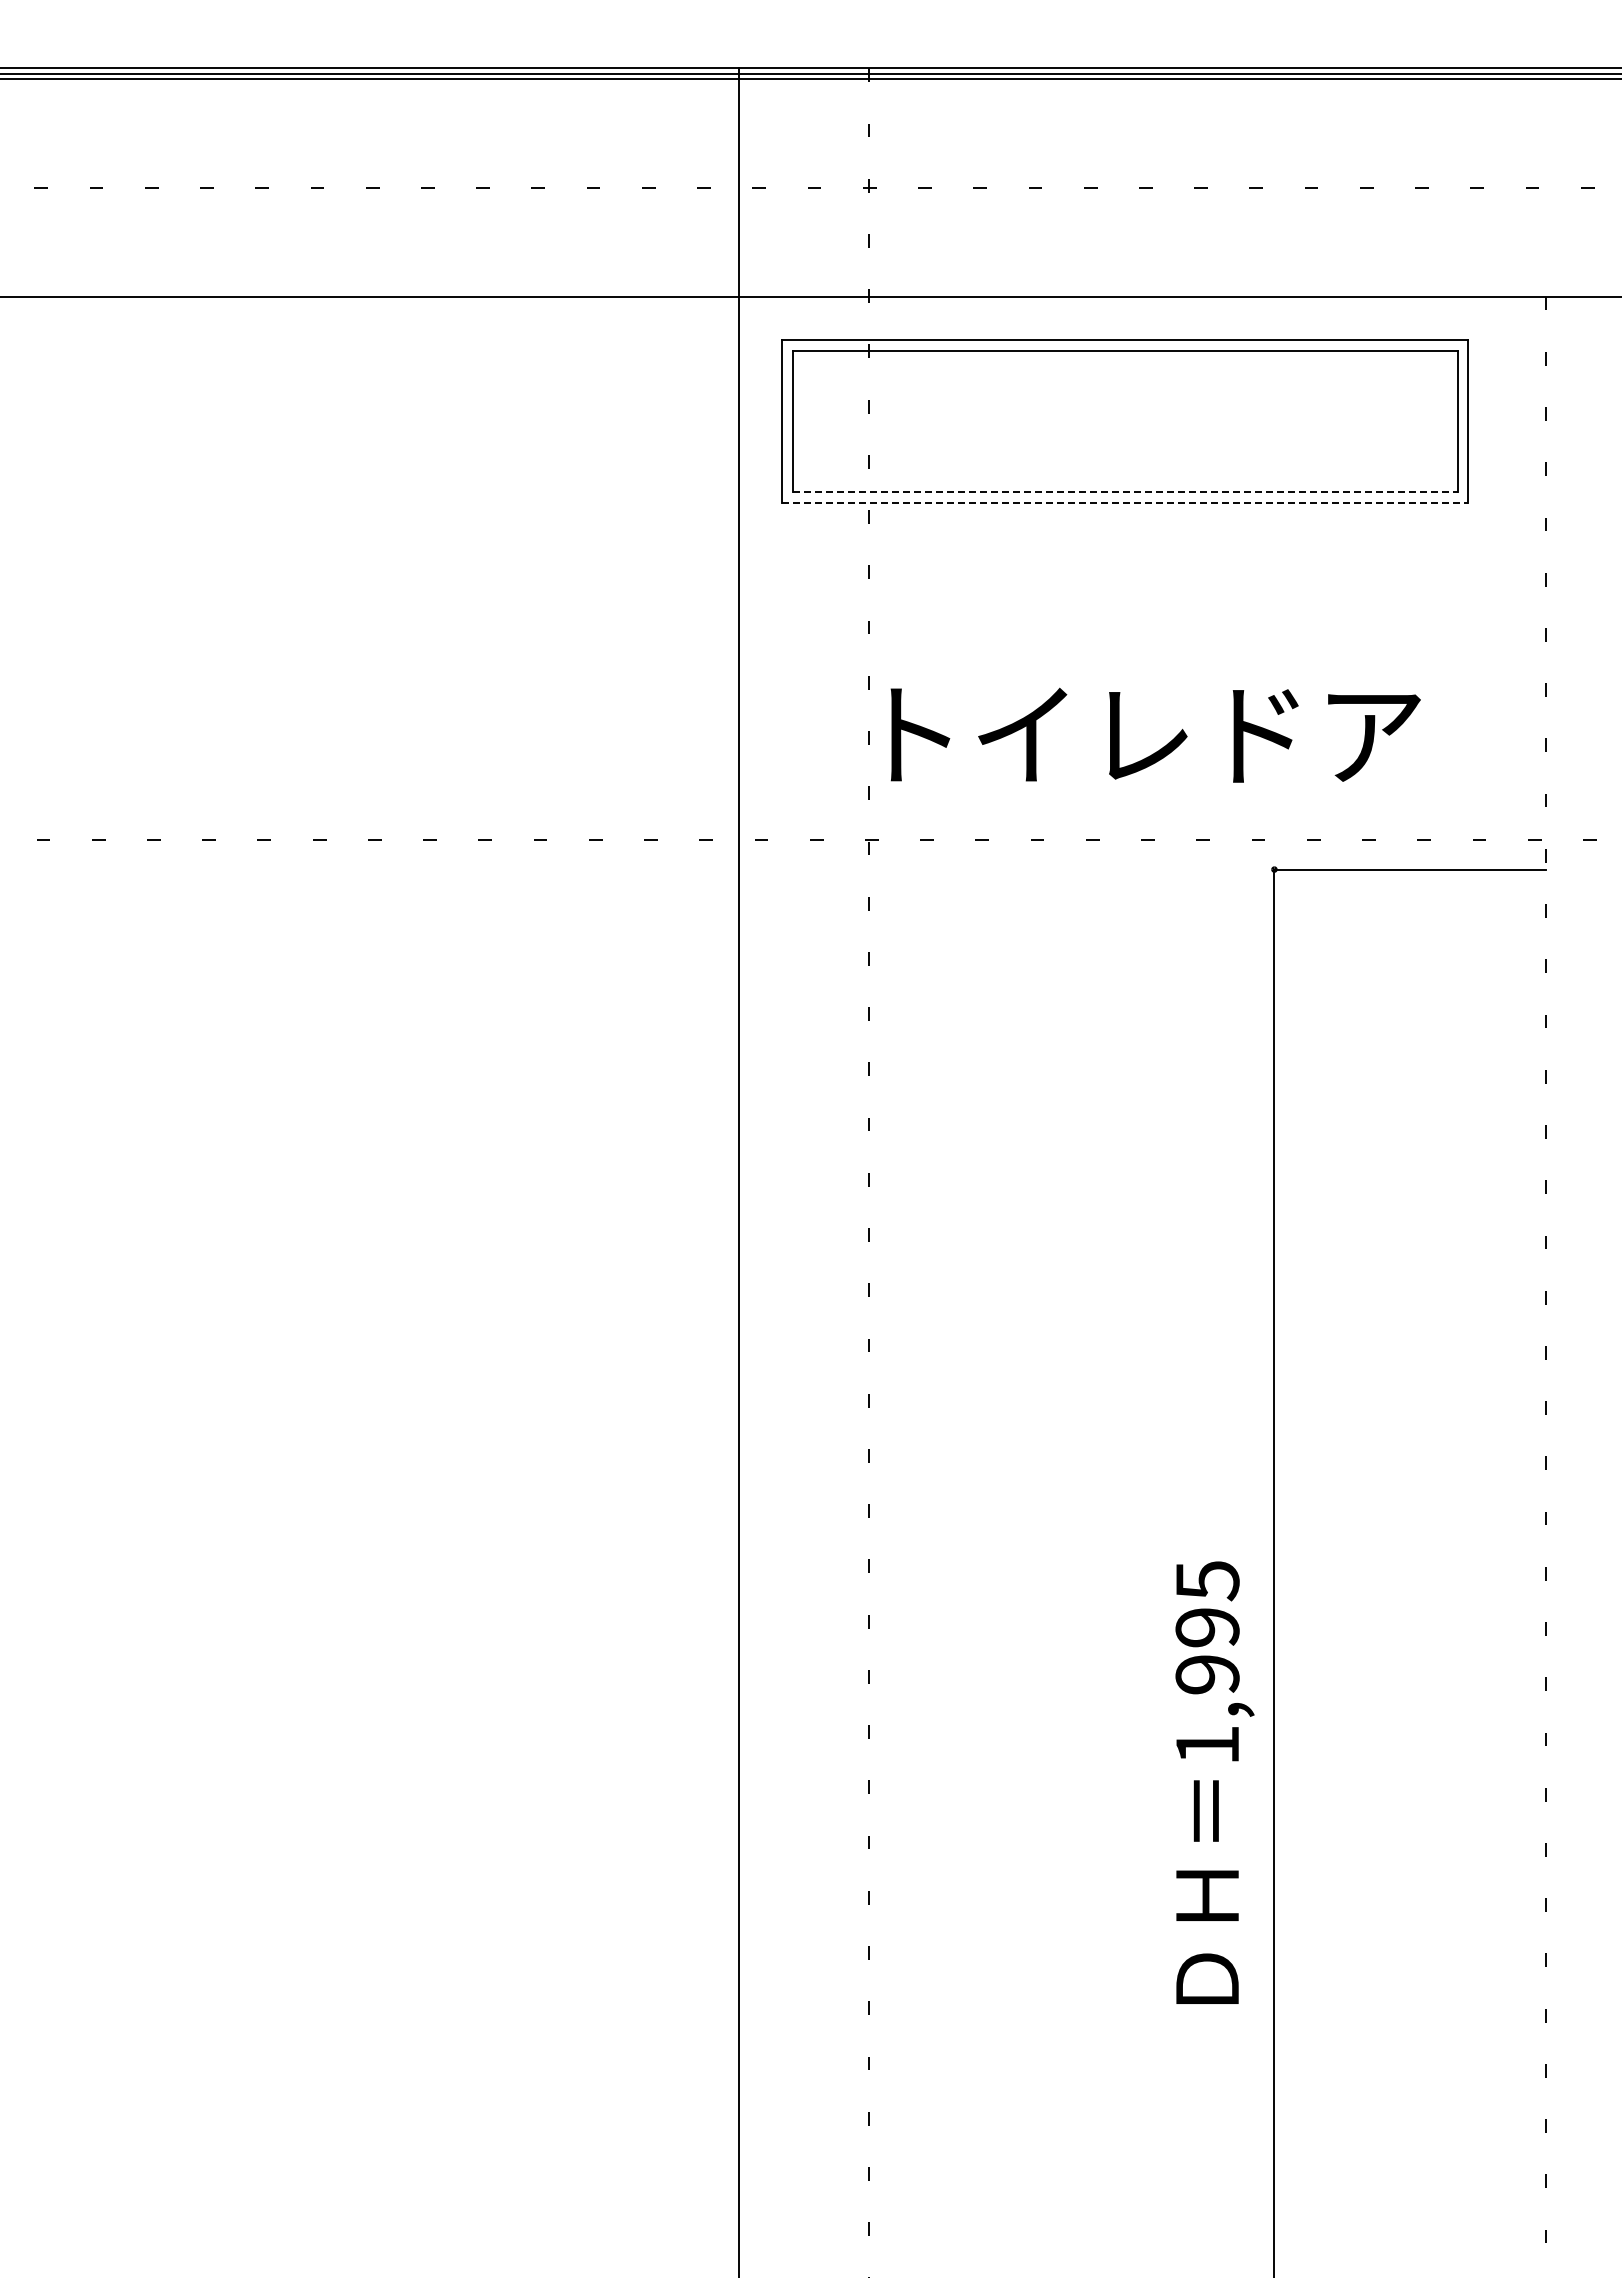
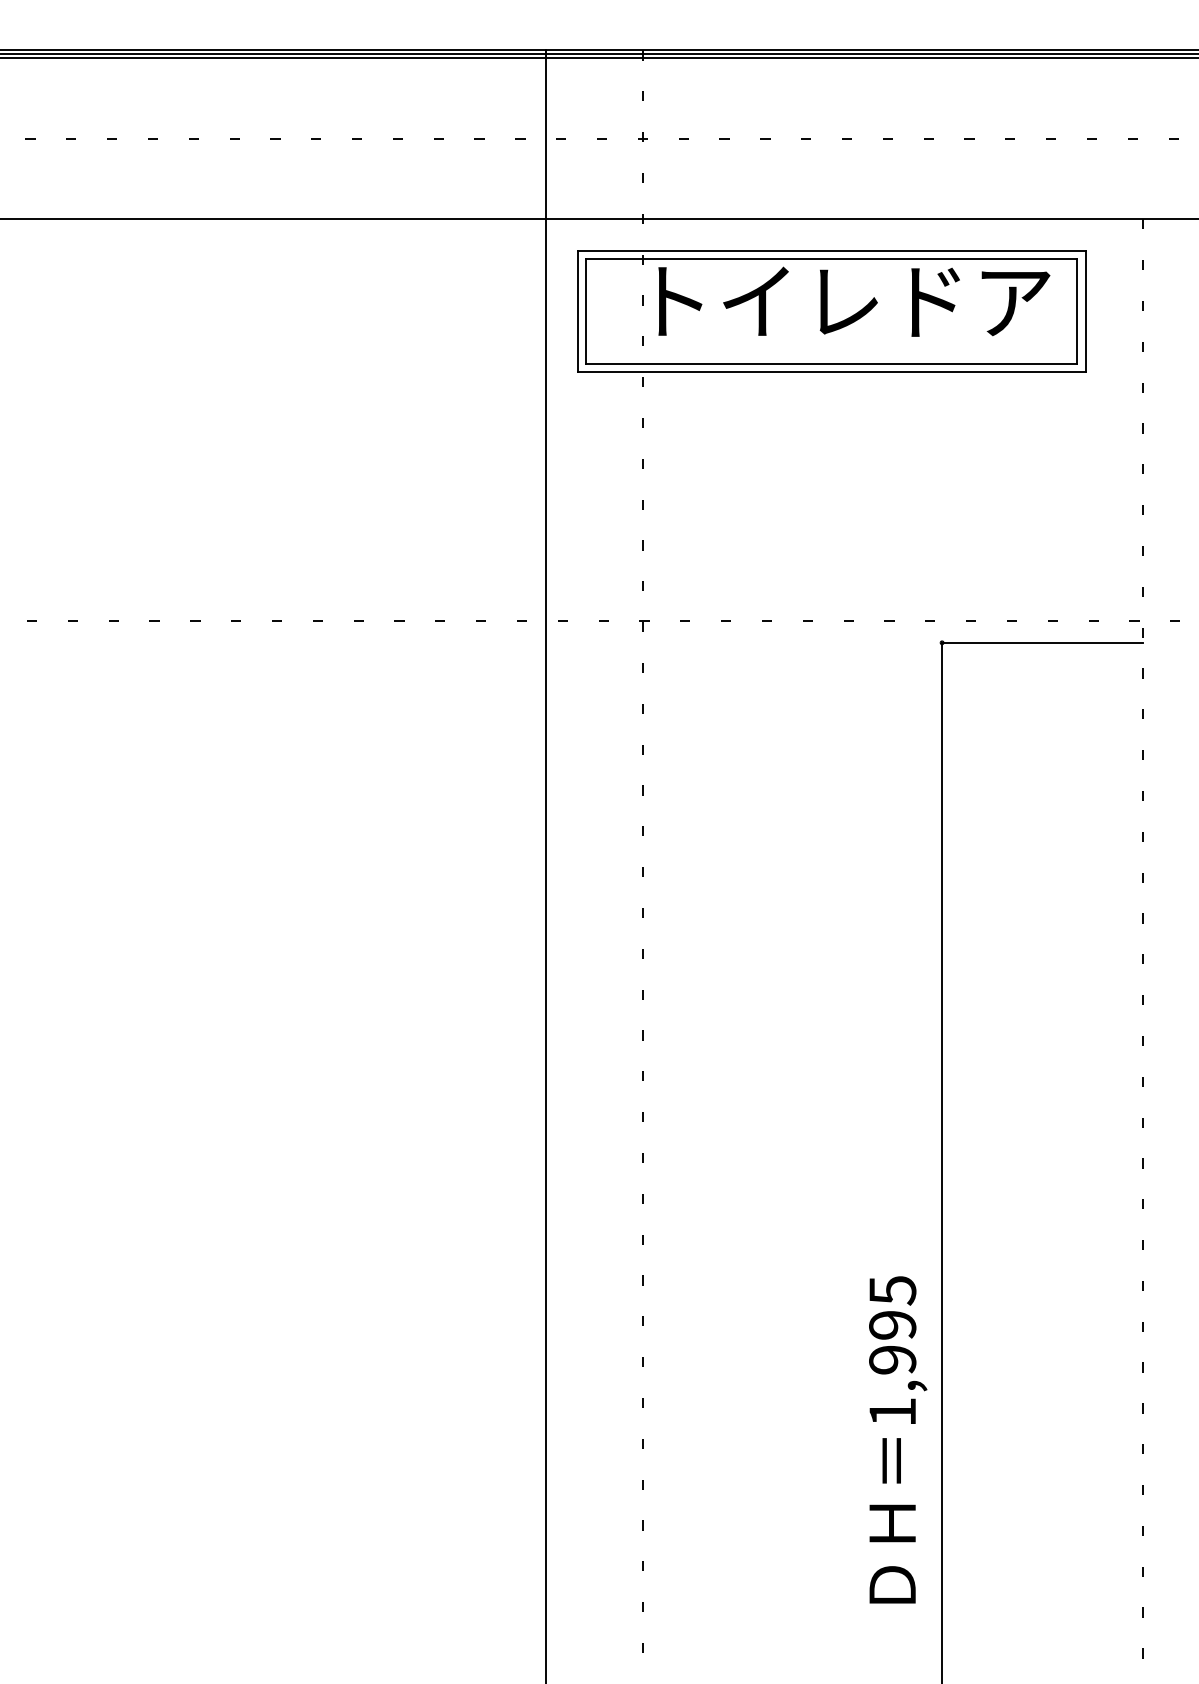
line: (1125, 492) -> (832, 364), dashed -> solid
line: (1125, 503) -> (832, 372), dashed -> solid
text: (1155, 734) -> (854, 301), moved
text: (1214, 1782) -> (897, 1439), moved

